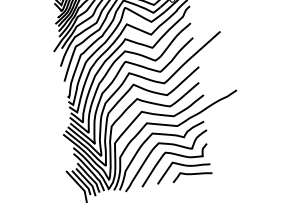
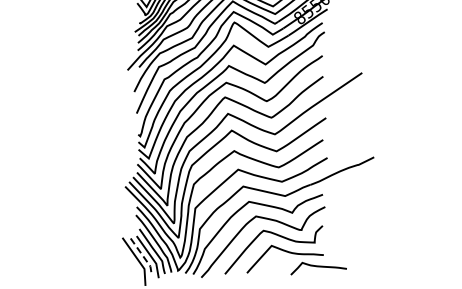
curve: (192, 174) -> (318, 267), moved
line: (82, 182) -> (143, 256), solid -> dashed

